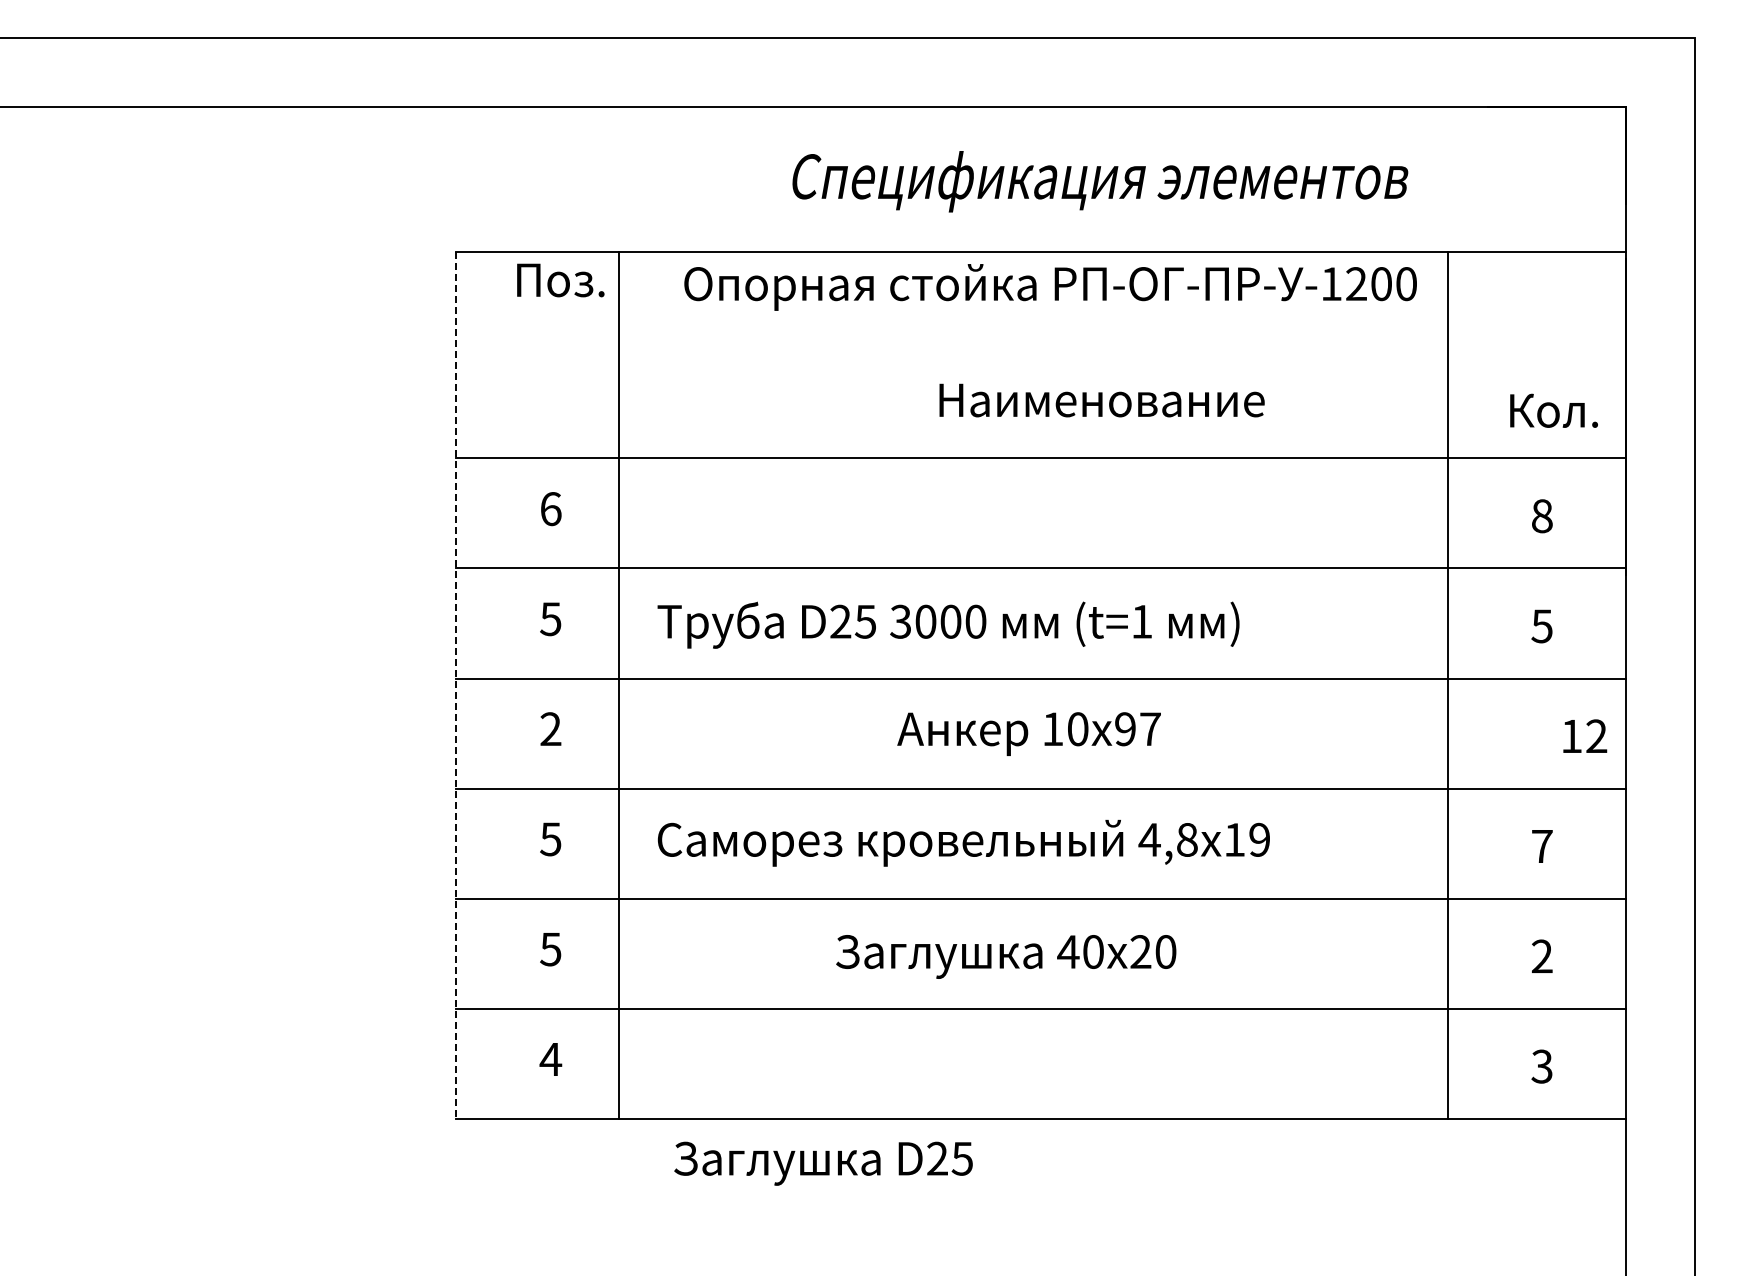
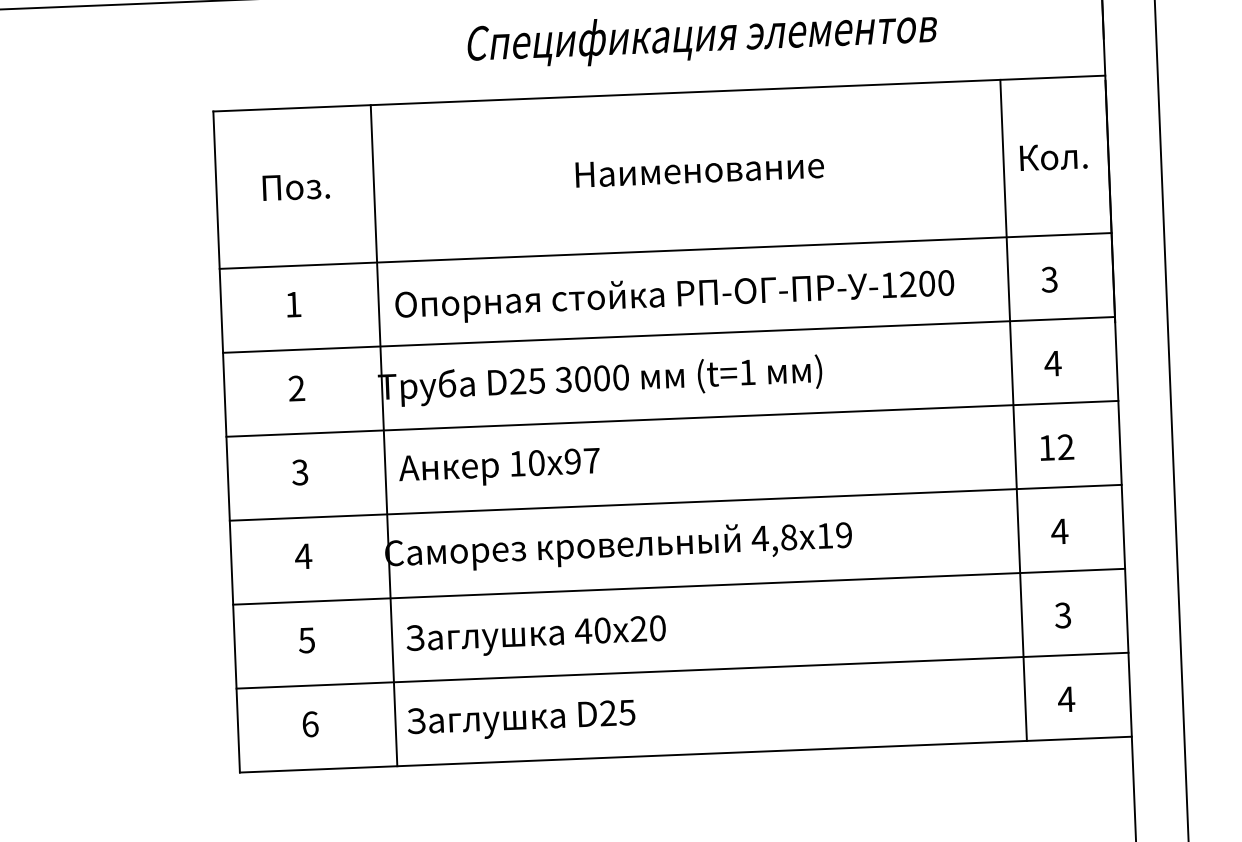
text: (560, 280) -> (296, 187), moved
text: (1050, 287) -> (674, 296), moved
text: (1101, 400) -> (699, 170), moved
text: (1553, 410) -> (1053, 156), moved
text: (551, 509) -> (293, 304), 6 -> 1
text: (1541, 516) -> (1049, 279), 8 -> 3
text: (550, 619) -> (296, 388), 5 -> 2
text: (1541, 626) -> (1052, 363), 5 -> 4
line: (618, 684) -> (383, 435), moved
line: (1448, 684) -> (1013, 409), moved
line: (456, 685) -> (226, 442), dashed -> solid
text: (550, 729) -> (299, 472), 2 -> 3
text: (1028, 733) -> (499, 467), moved
text: (1585, 735) -> (1057, 446), moved
text: (550, 839) -> (303, 556), 5 -> 4
text: (1541, 846) -> (1059, 531), 7 -> 4
text: (1006, 956) -> (536, 636), moved
text: (1541, 956) -> (1062, 615), 2 -> 3
text: (550, 1059) -> (310, 724), 4 -> 6
text: (1541, 1066) -> (1065, 699), 3 -> 4
text: (823, 1163) -> (521, 720), moved

